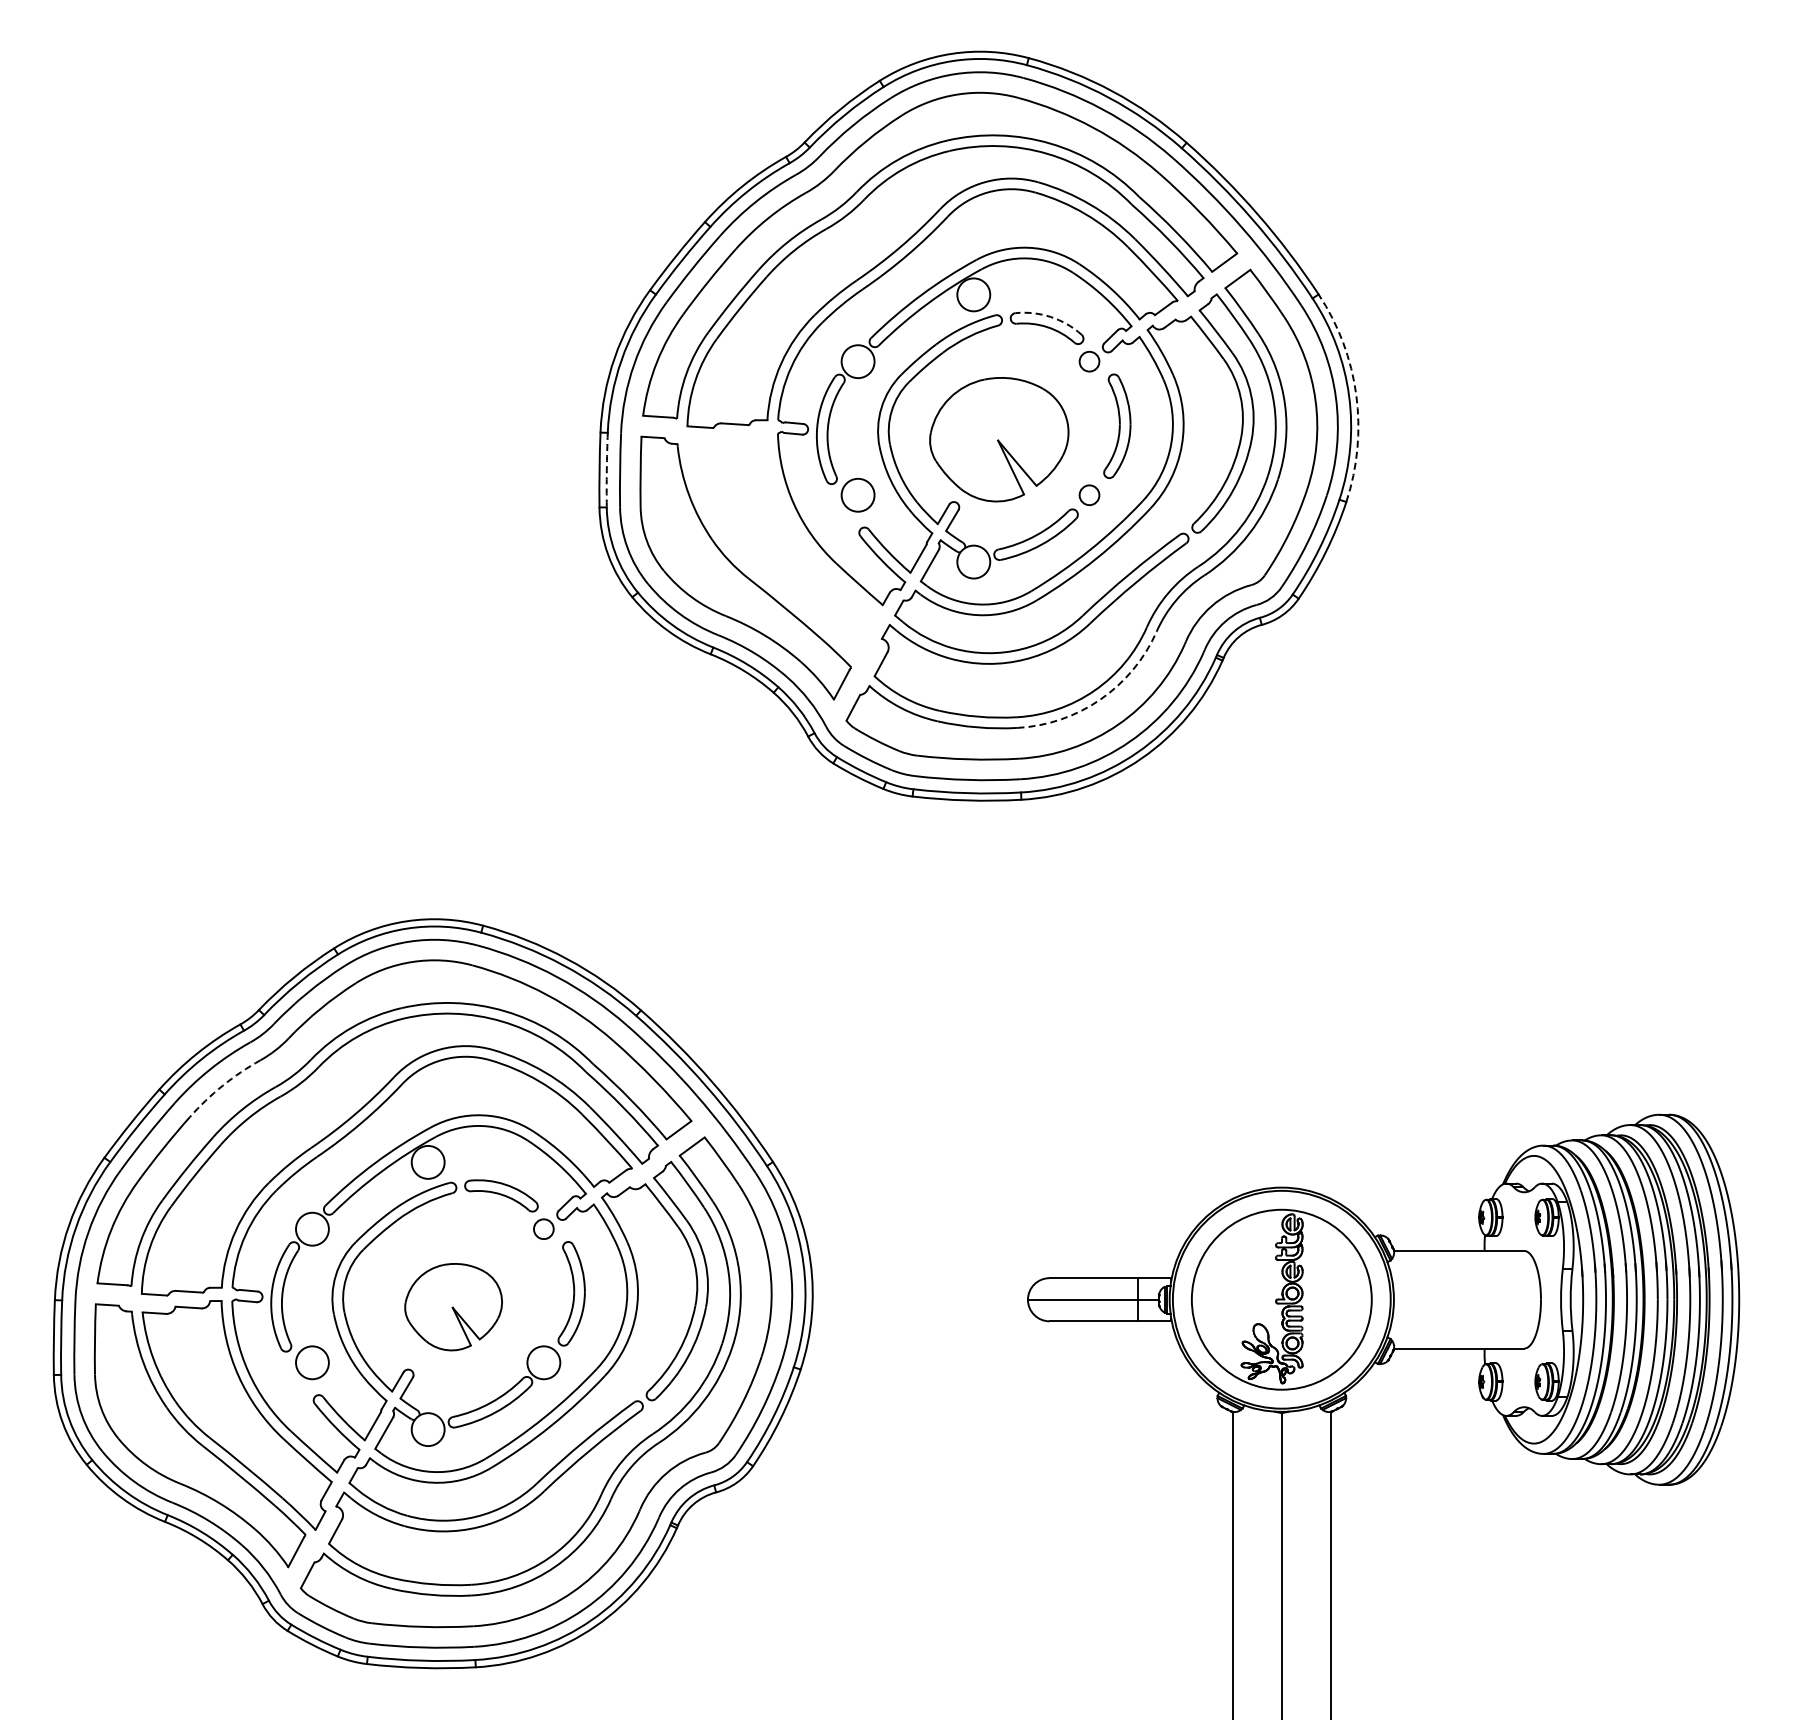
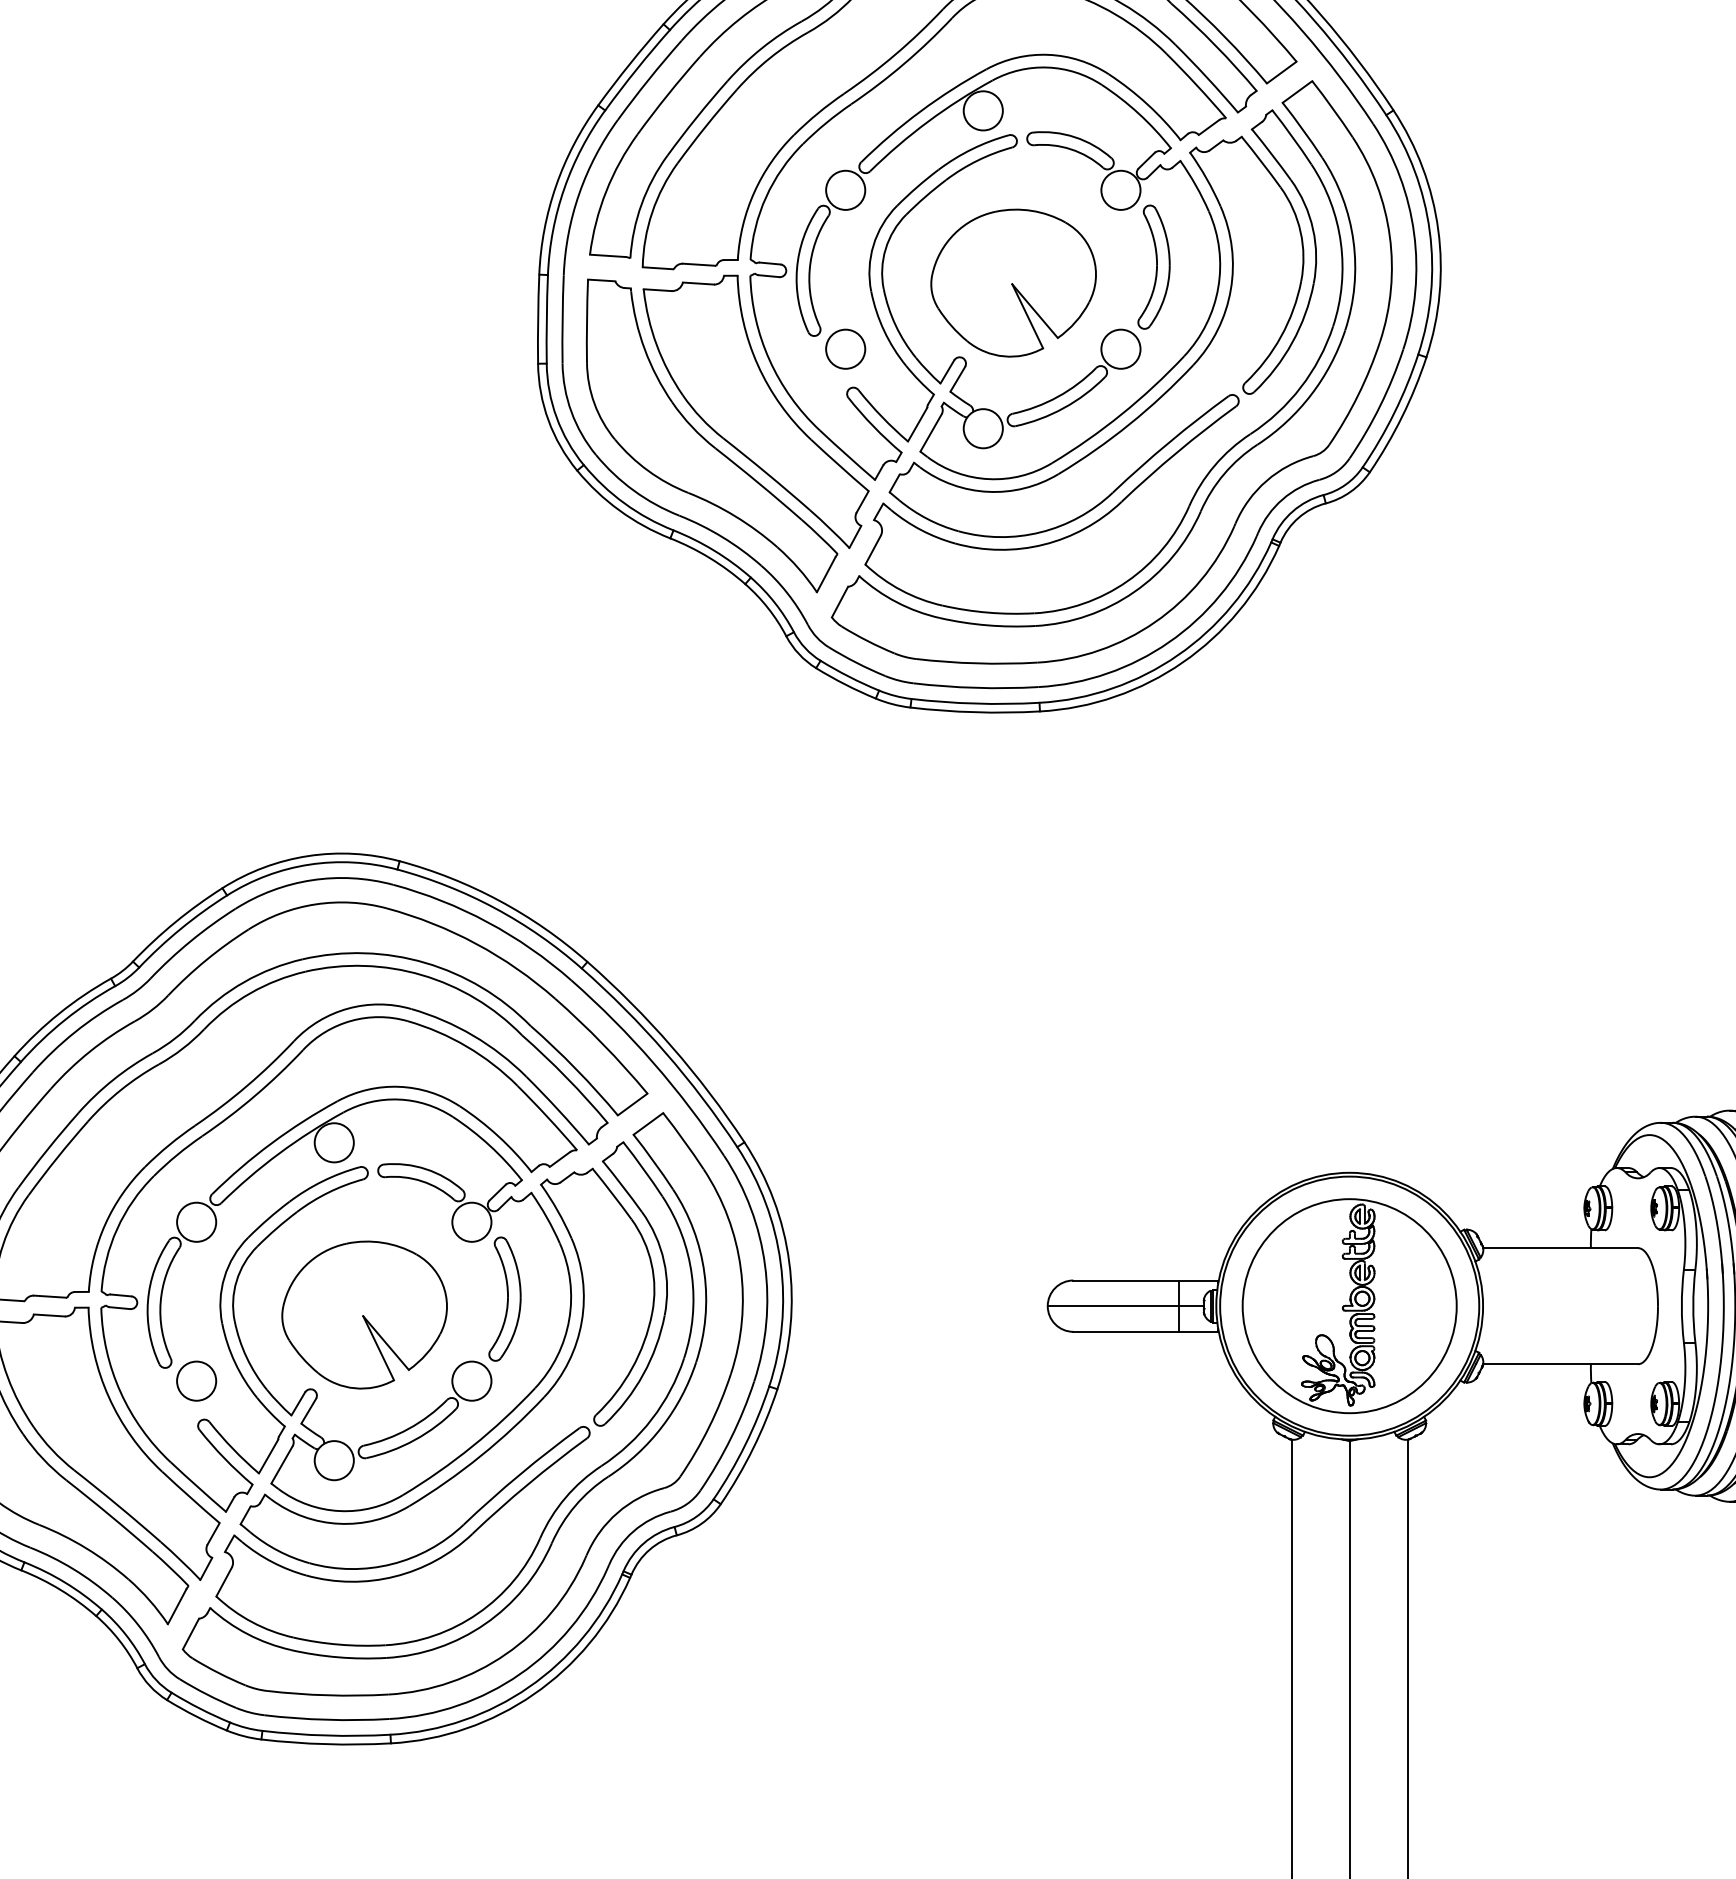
arc: (1050, 317) -> (1074, 137), dashed -> solid
circle: (1089, 361) -> (1120, 190), size x1.67
arc: (1356, 395) -> (1438, 230), dashed -> solid
arc: (606, 470) -> (546, 319), dashed -> solid
circle: (1089, 494) -> (1120, 348), size x1.67
part: (782, 547) -> (755, 411), added
arc: (1100, 699) -> (1134, 592), dashed -> solid
arc: (222, 1085) -> (89, 1051), dashed -> solid
circle: (543, 1228) -> (471, 1221), size x1.67
part: (453, 1306) -> (364, 1314), size x1.43

